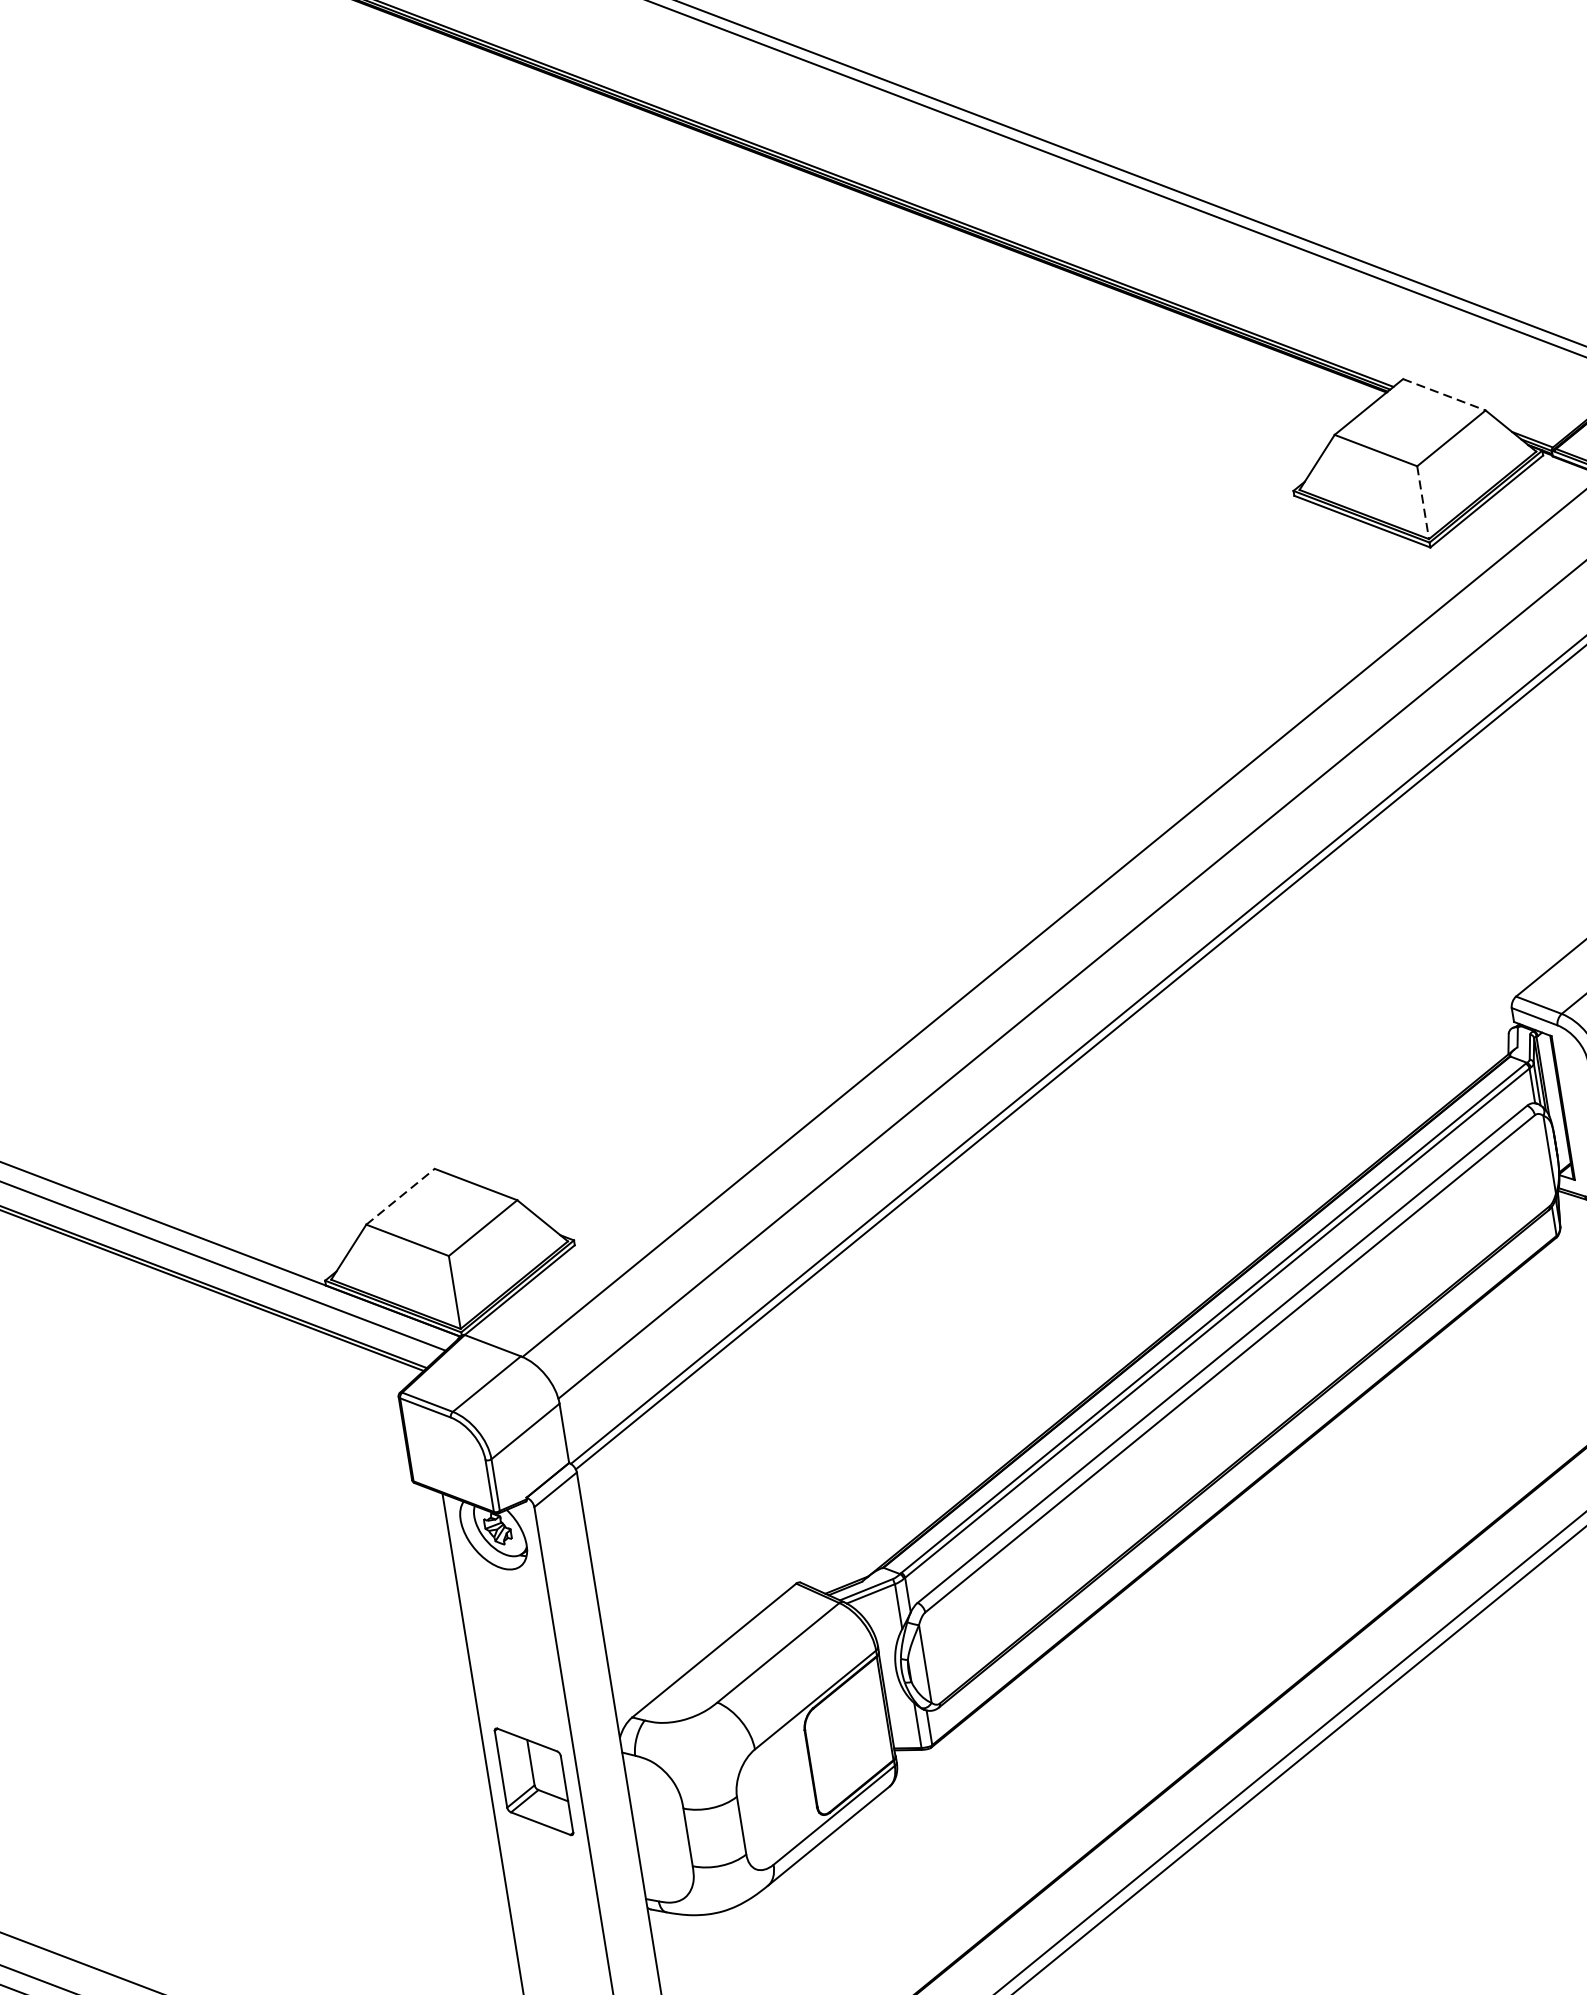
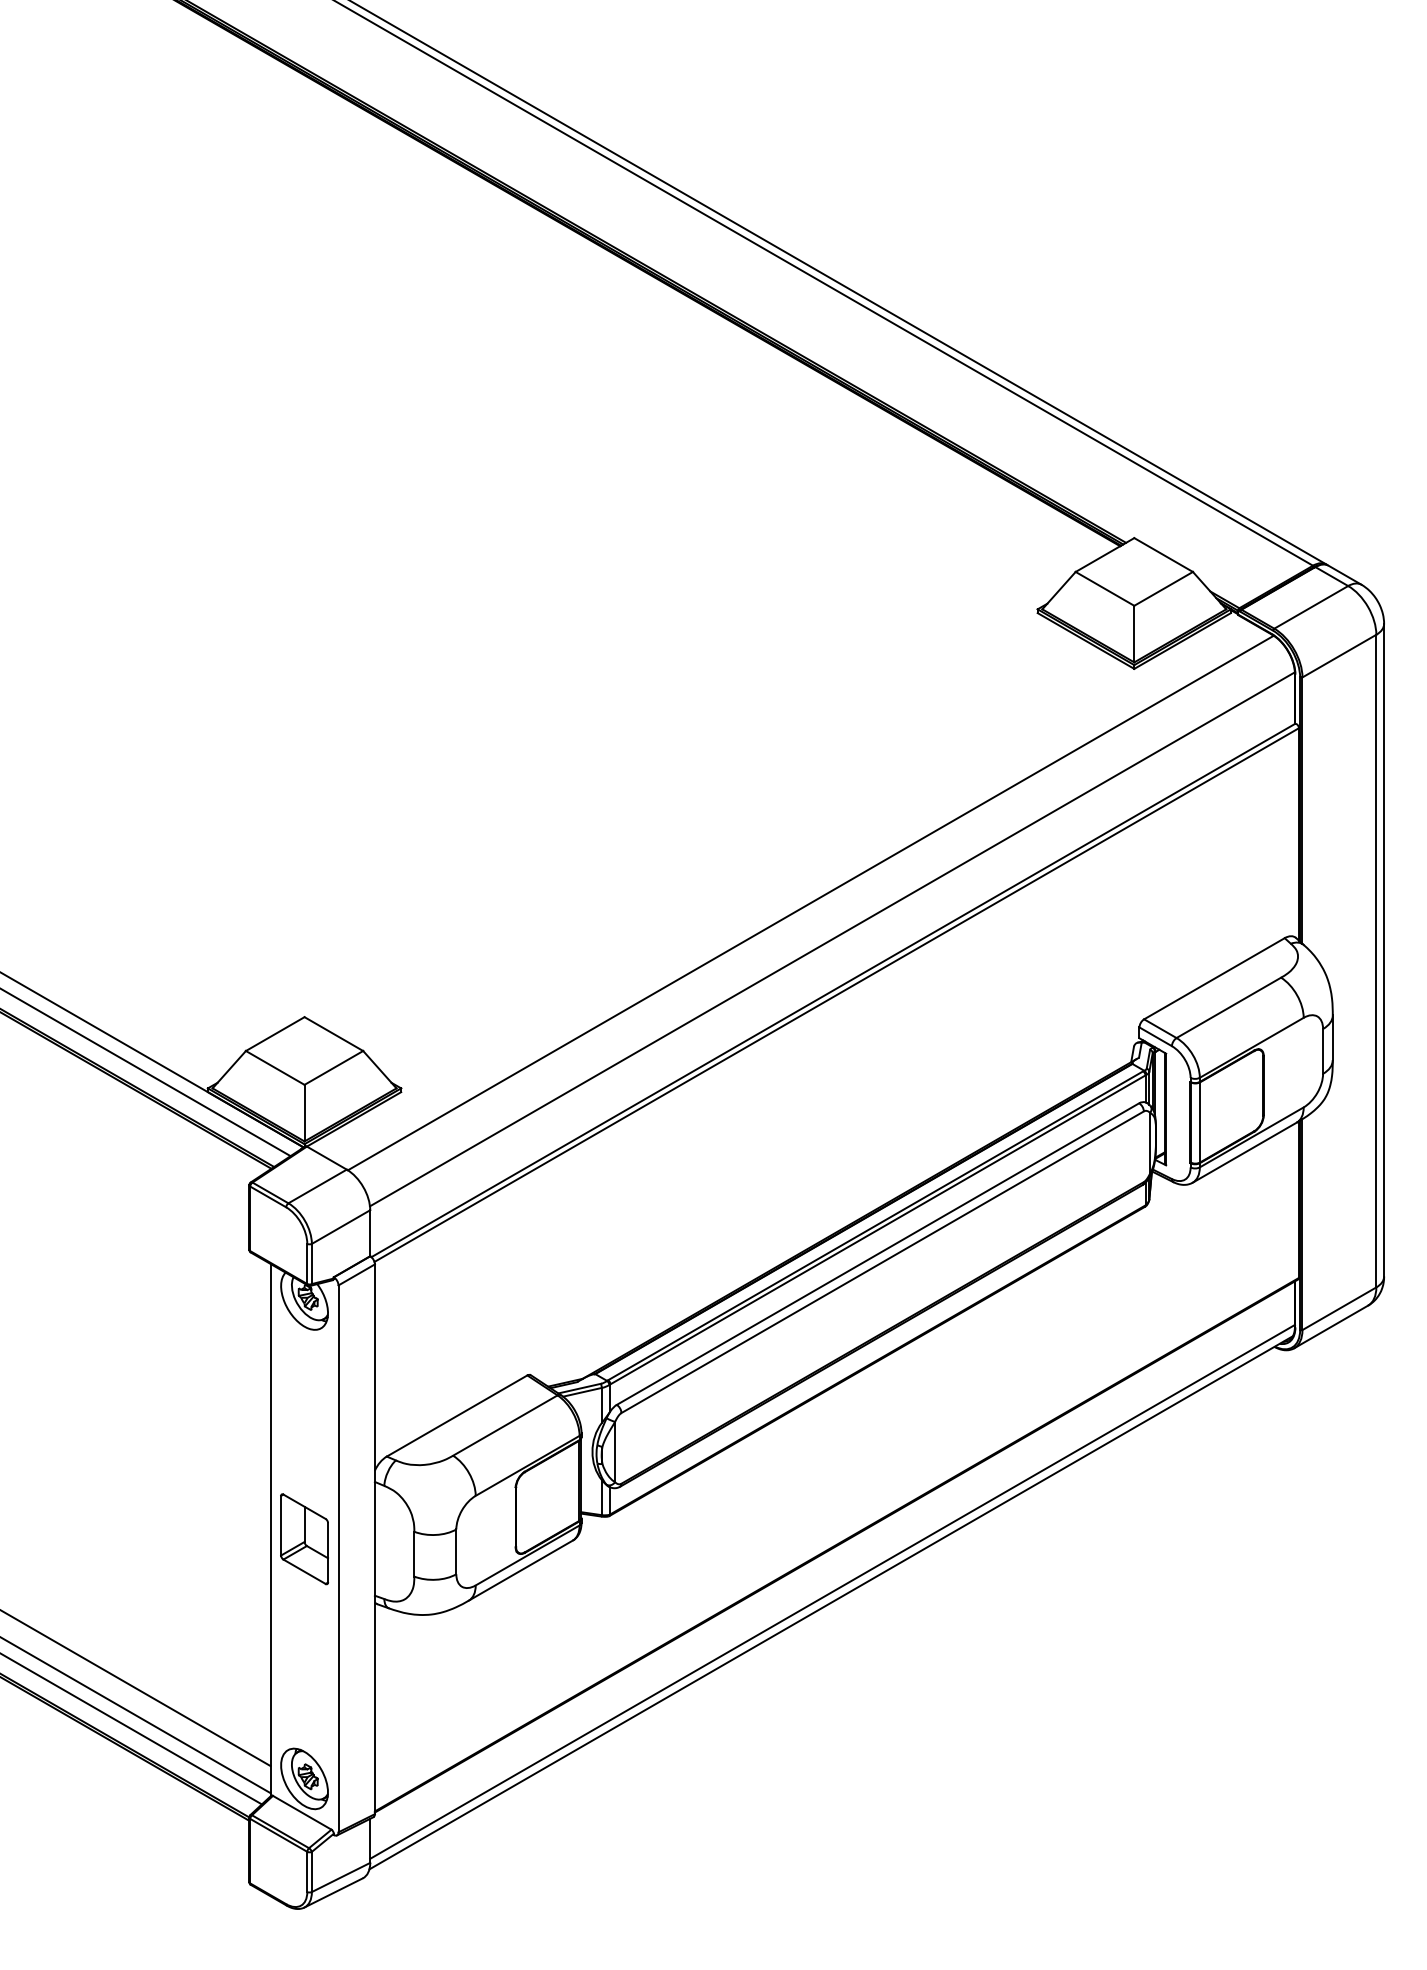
line: (1444, 395) -> (1163, 555), dashed -> solid
line: (1423, 503) -> (1134, 634), dashed -> solid
line: (400, 1197) -> (275, 1034), dashed -> solid
part: (533, 1782) -> (304, 1539), moved

